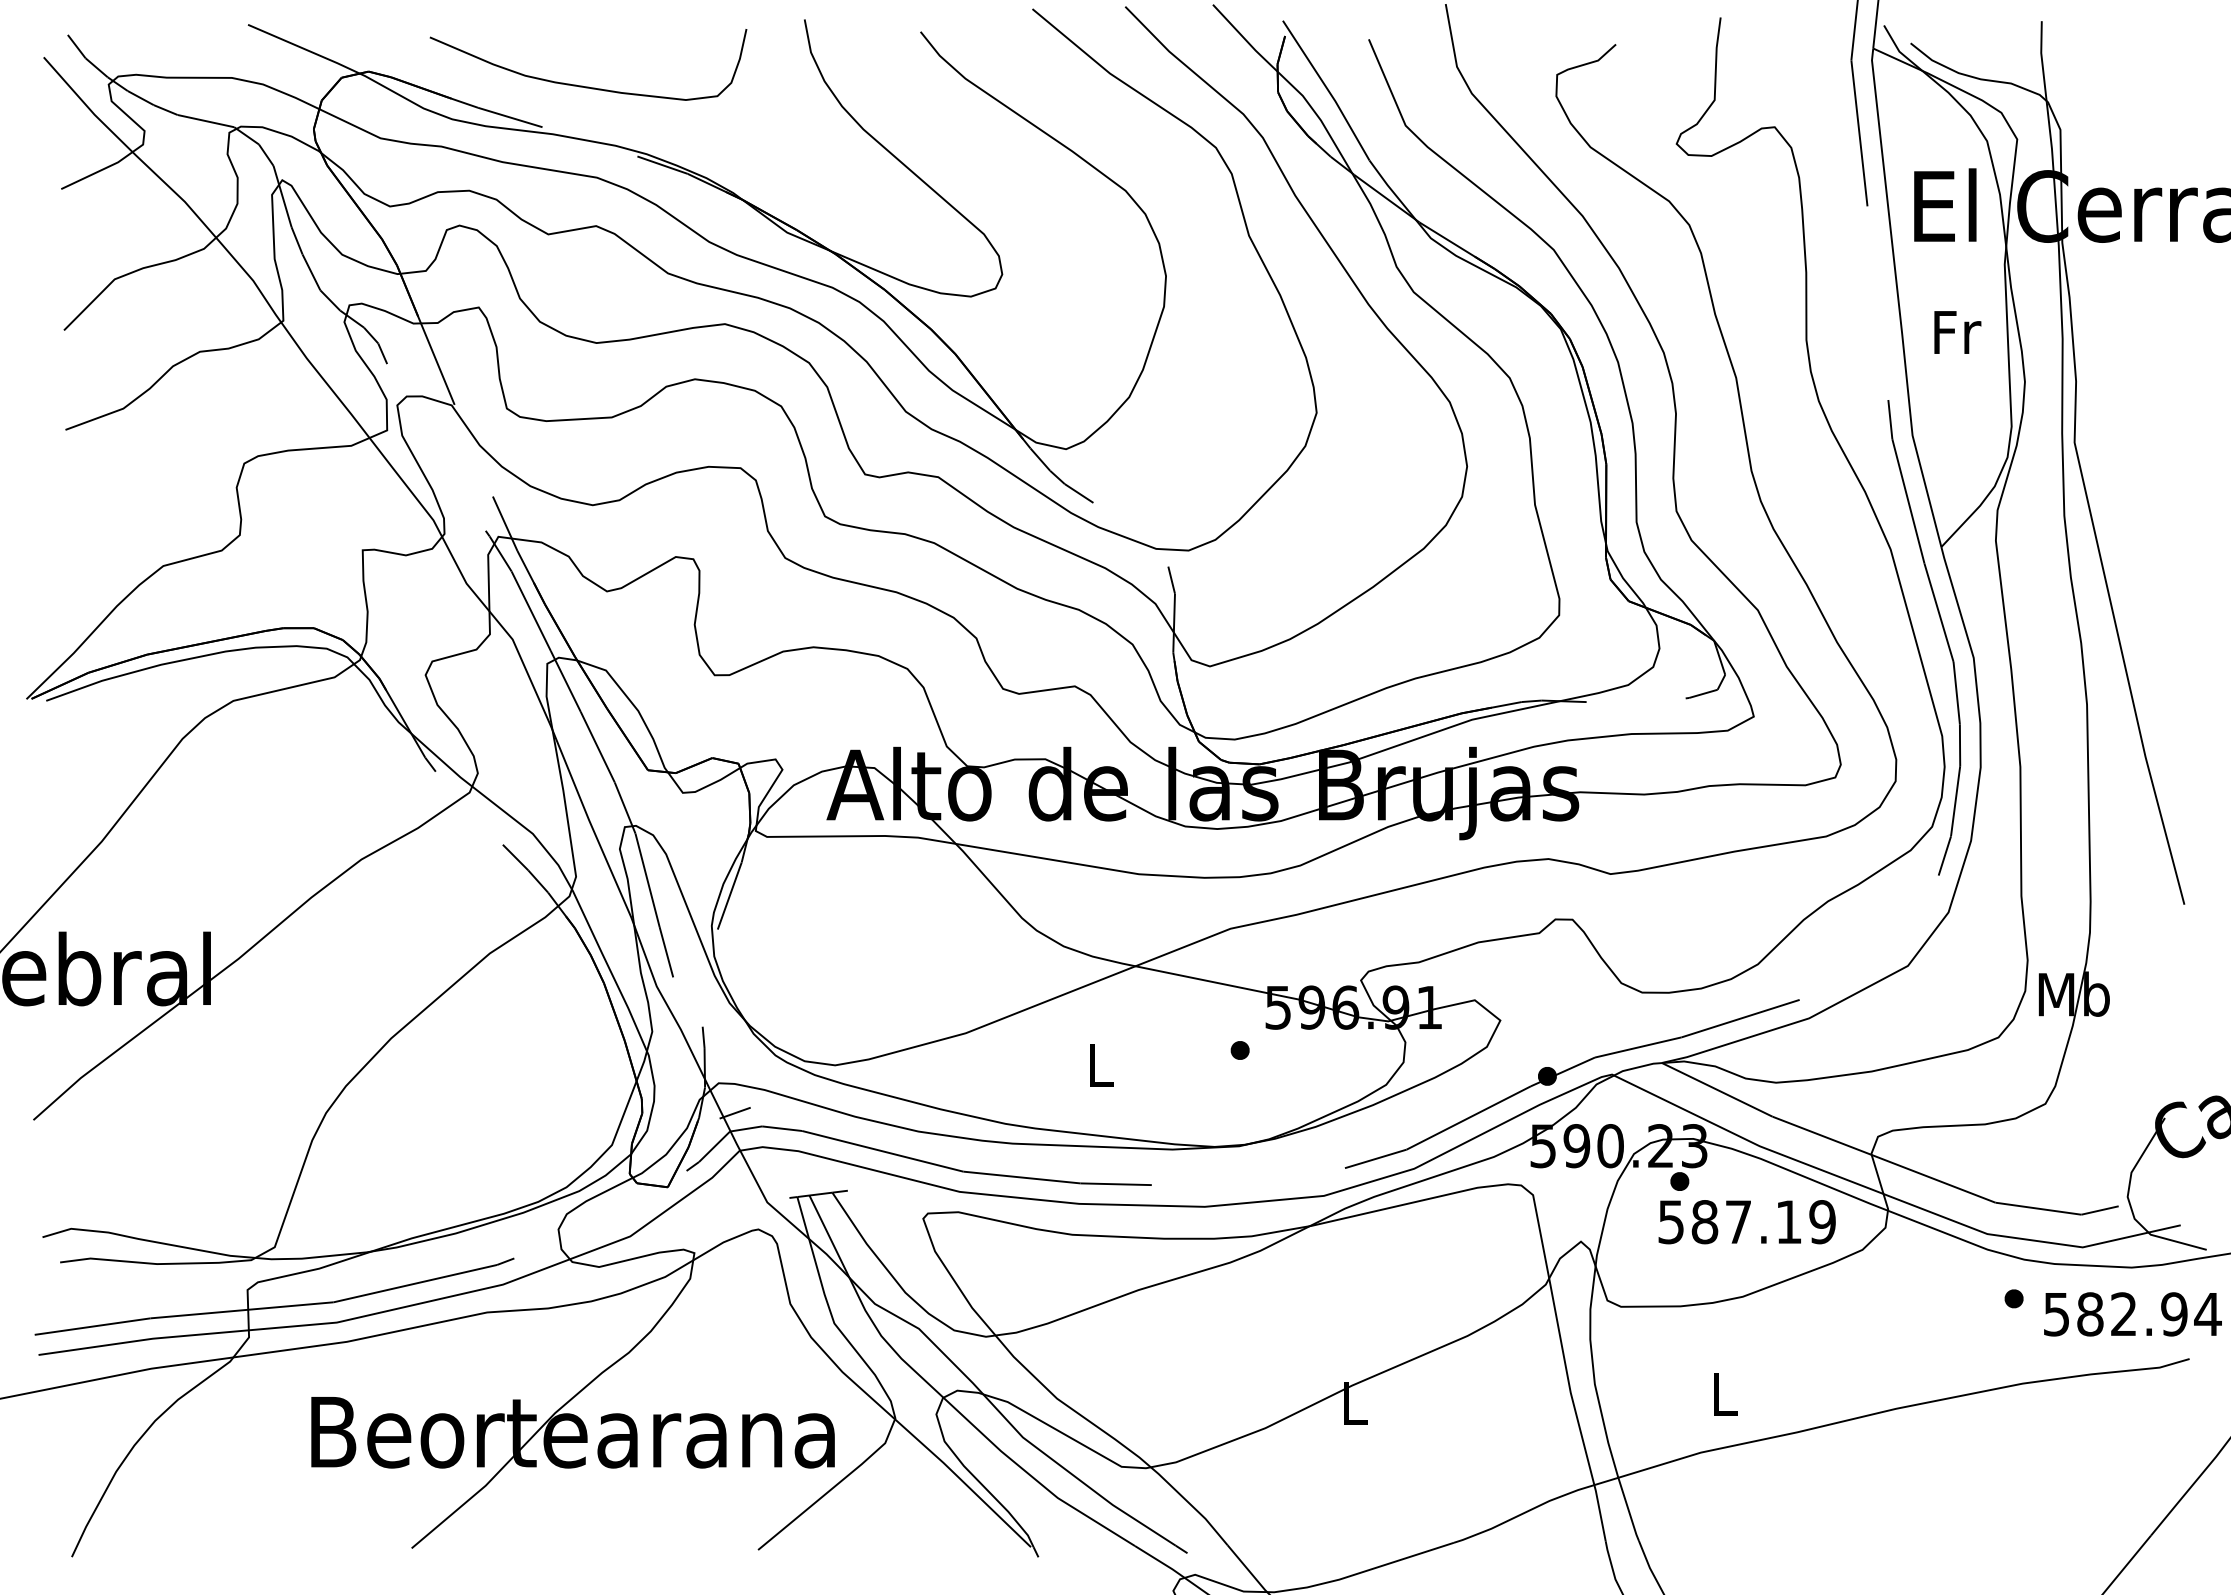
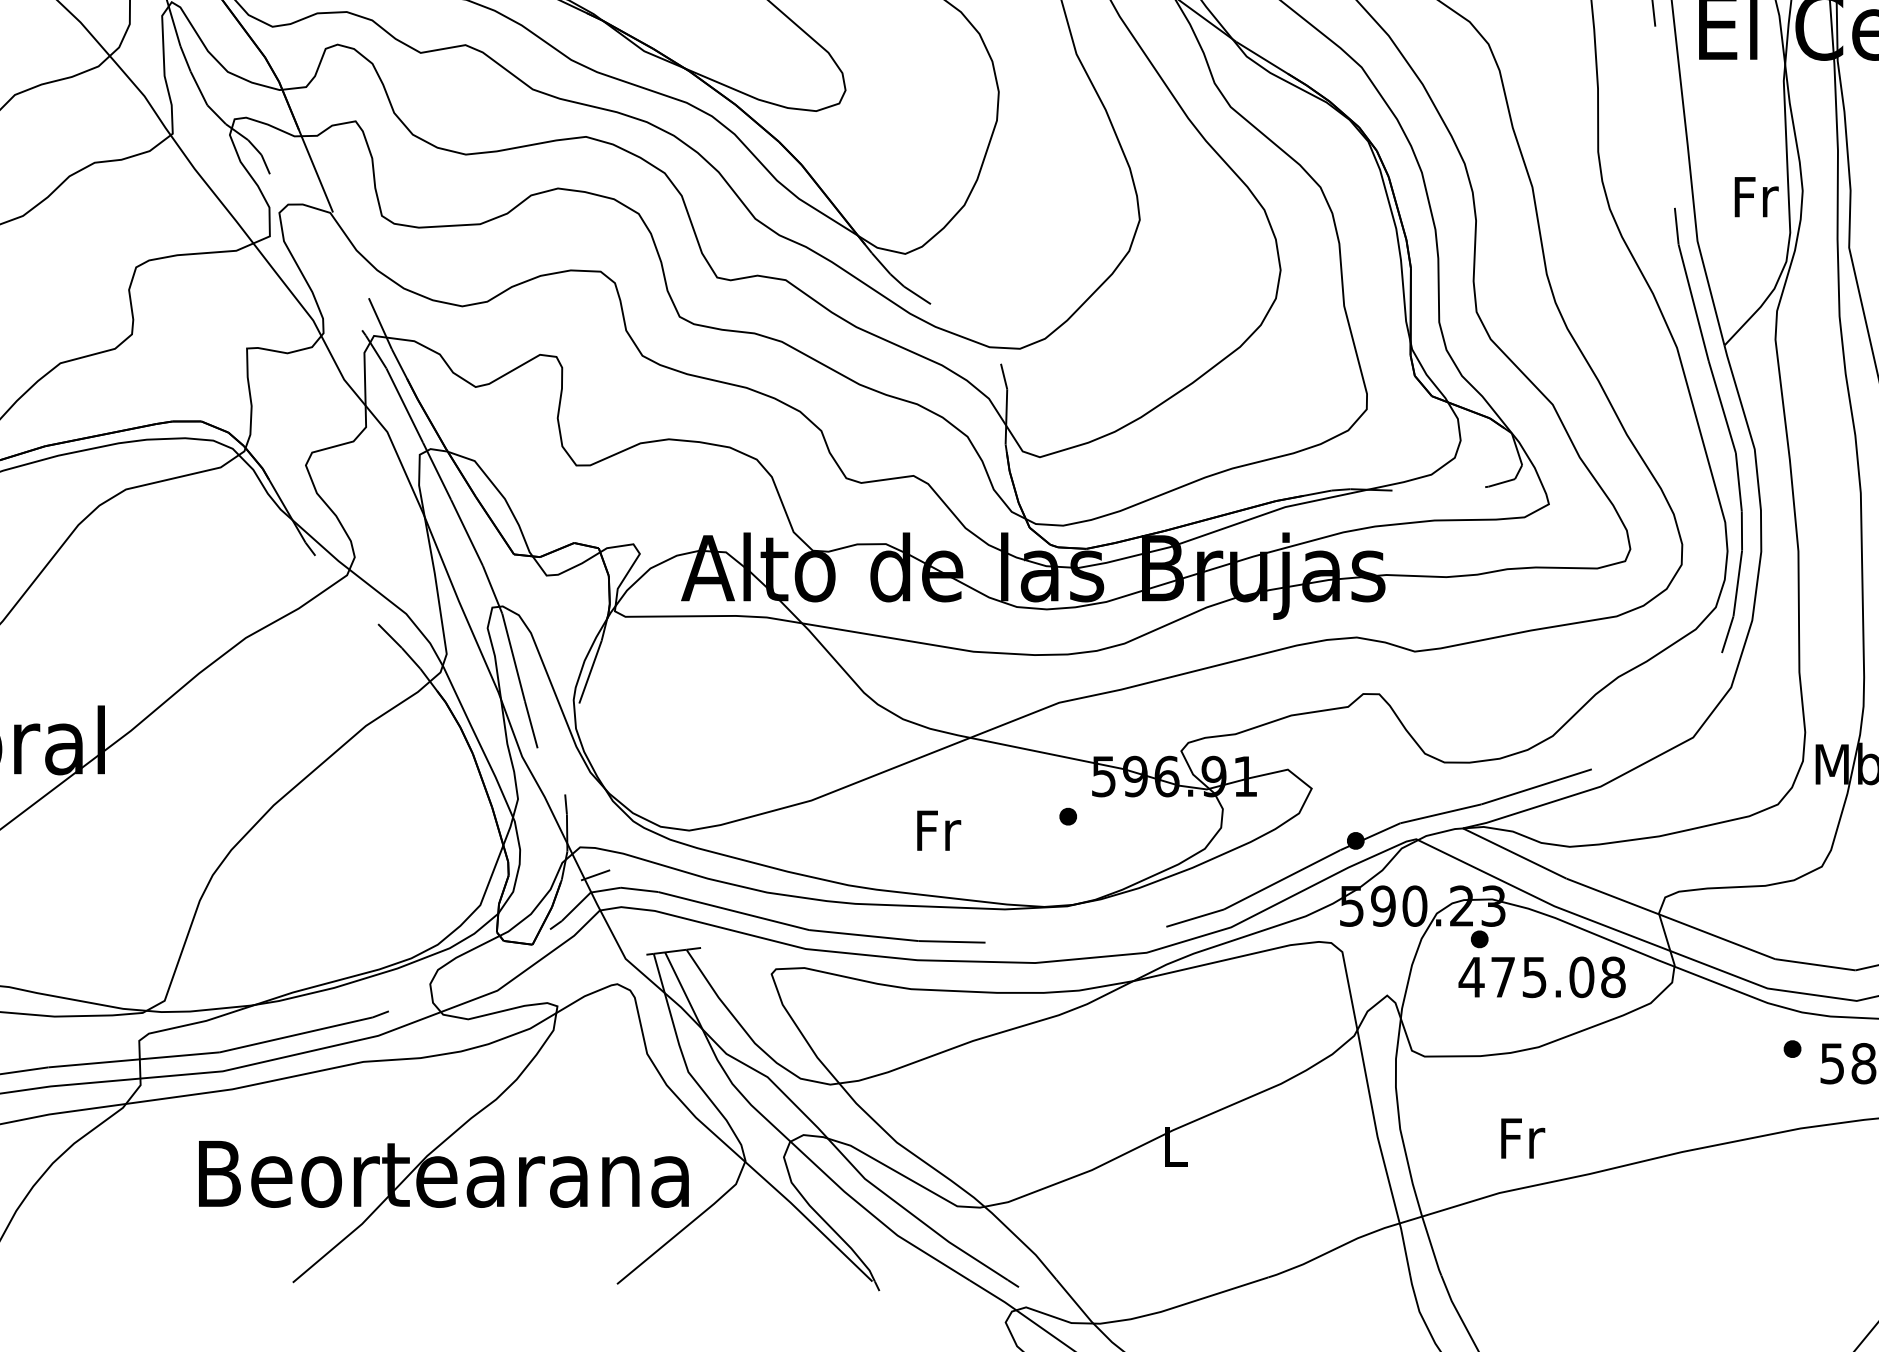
text: (1957, 332) -> (1756, 197), moved
text: (1101, 1065) -> (938, 830), L -> Fr
text: (1746, 1222) -> (1542, 977), 587.19 -> 475.08
text: (1725, 1394) -> (1522, 1138), L -> Fr

